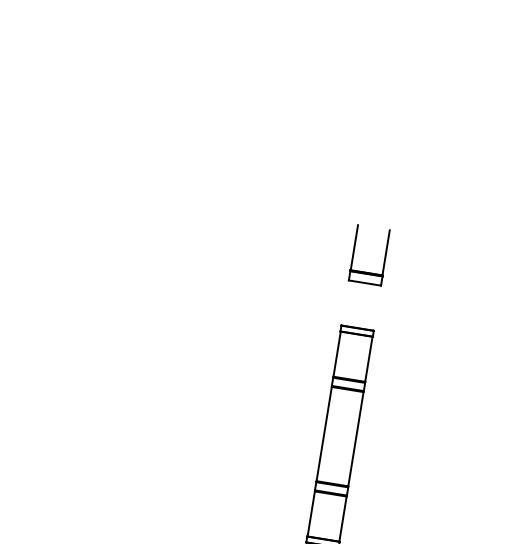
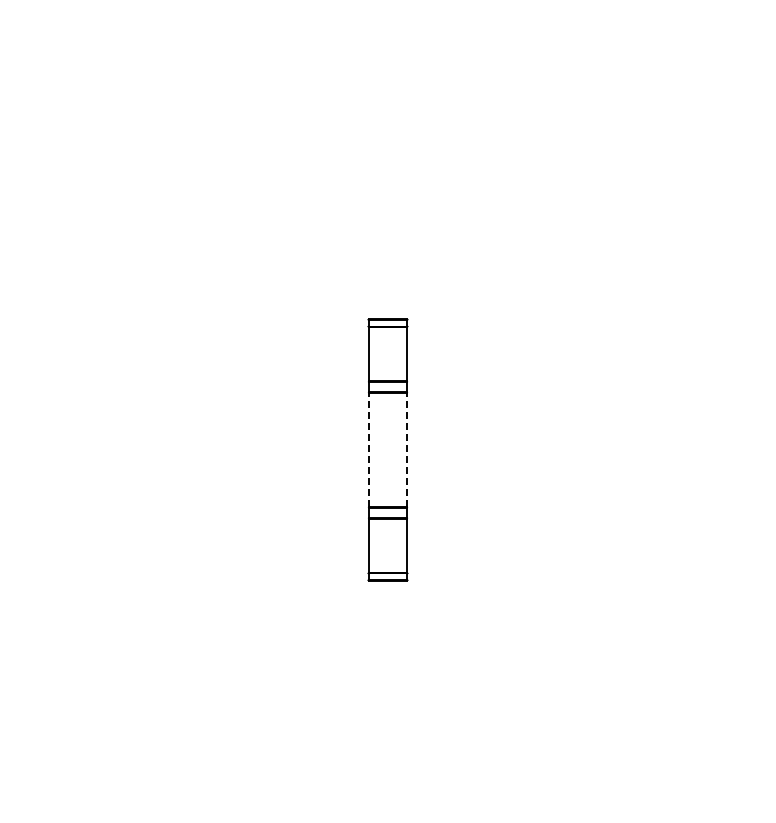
part: (354, 252) -> (369, 231), removed
line: (323, 434) -> (368, 450), solid -> dashed
line: (356, 439) -> (407, 450), solid -> dashed

